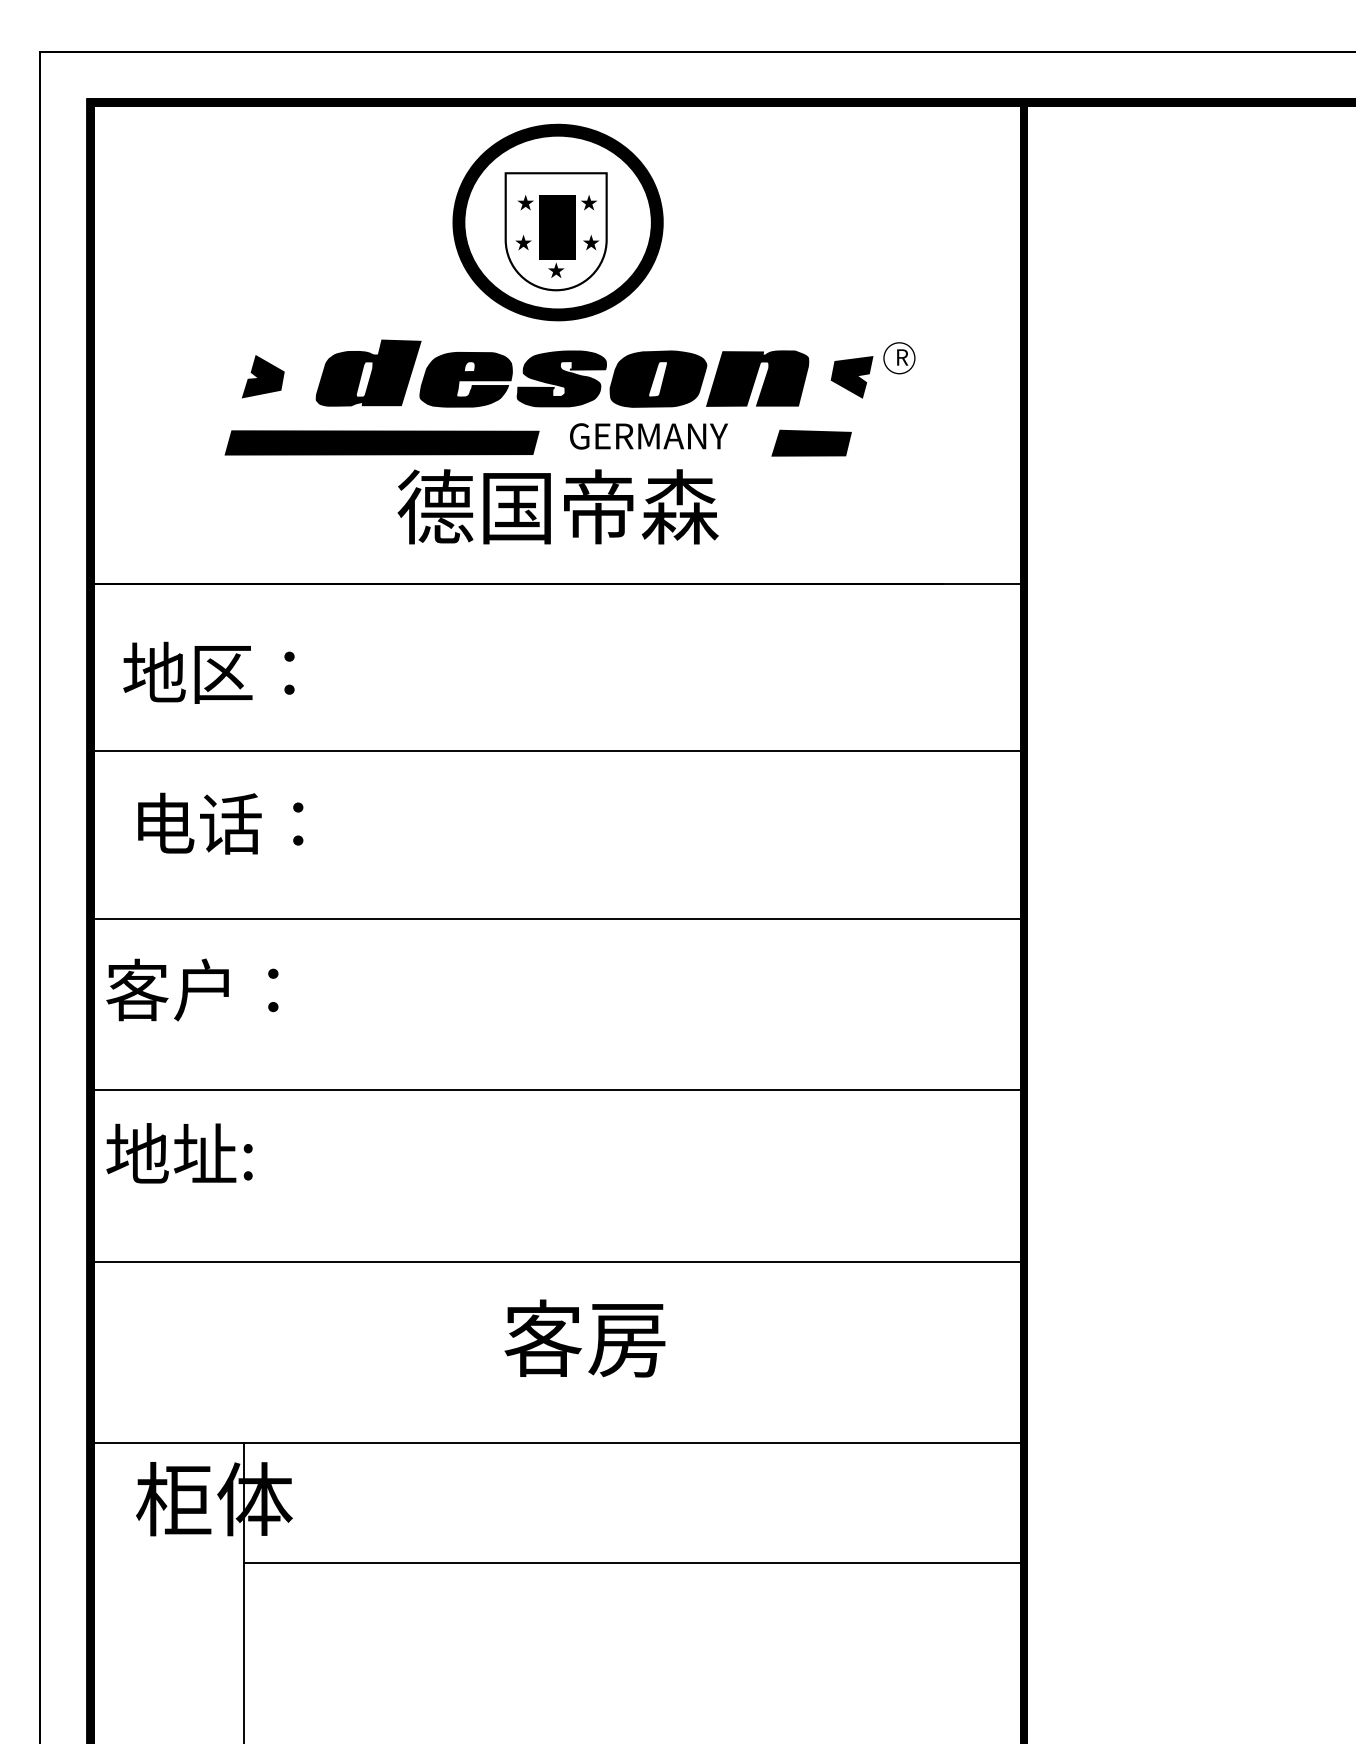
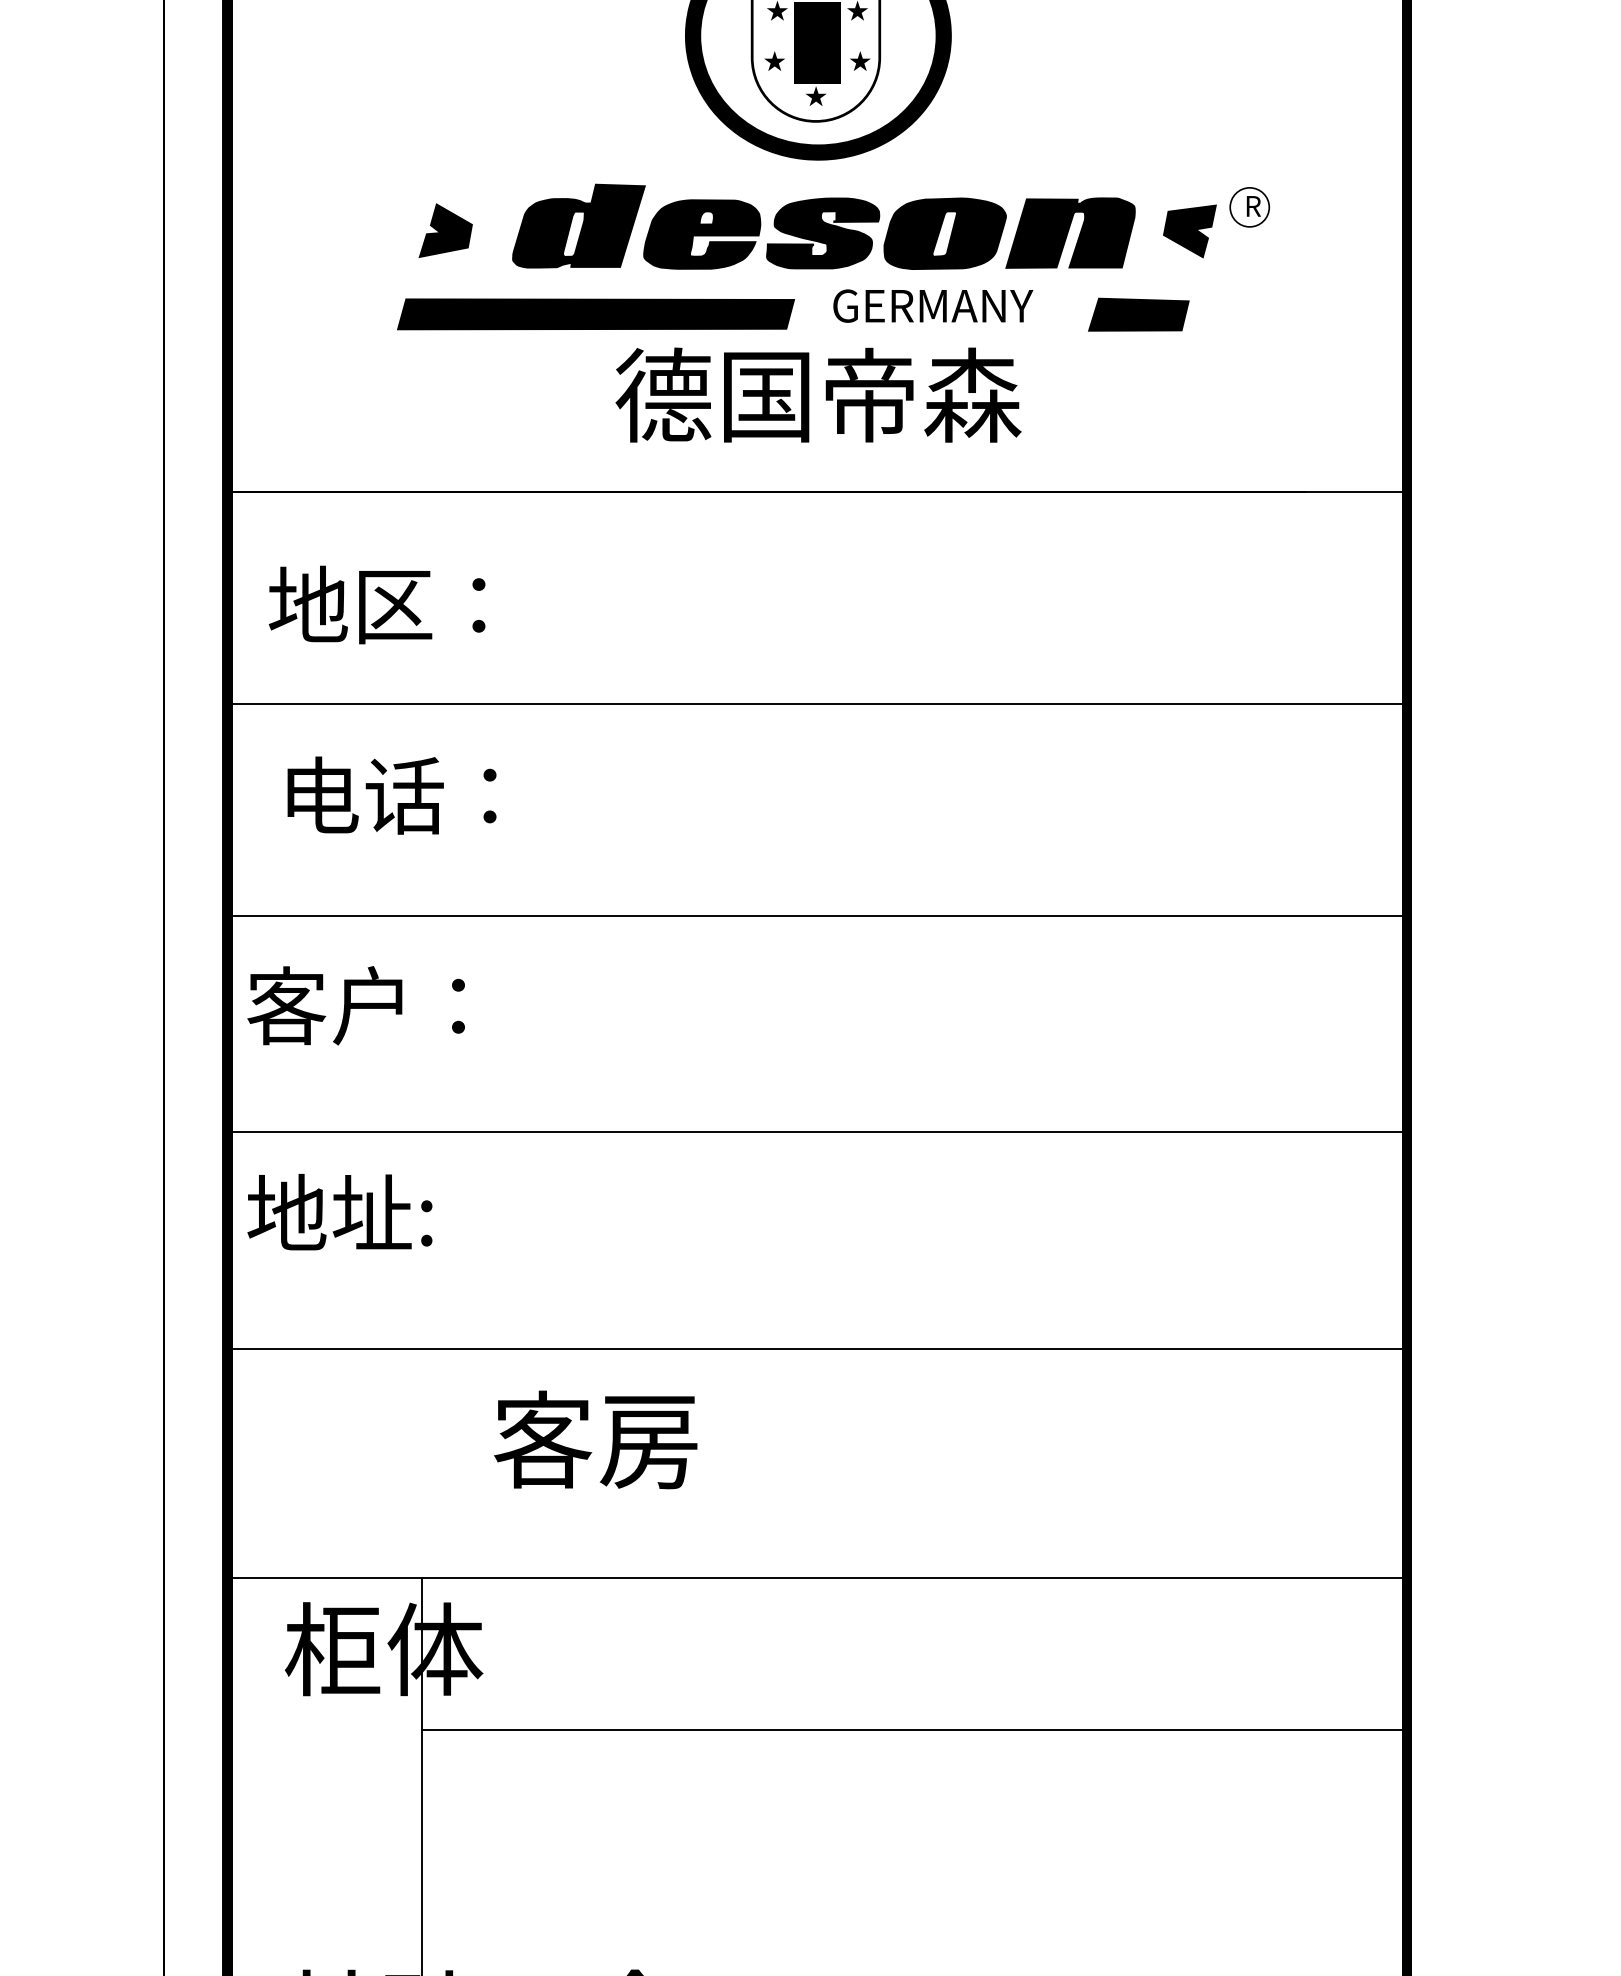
text: (584, 1338) -> (595, 1439), moved

